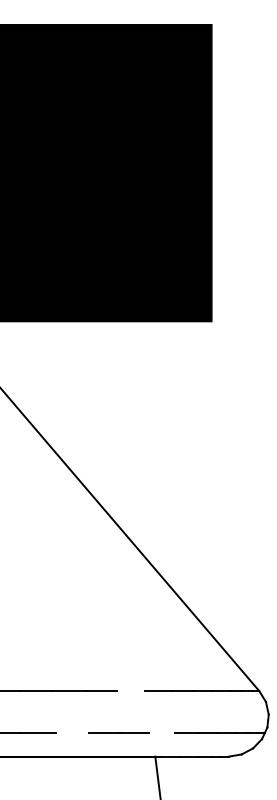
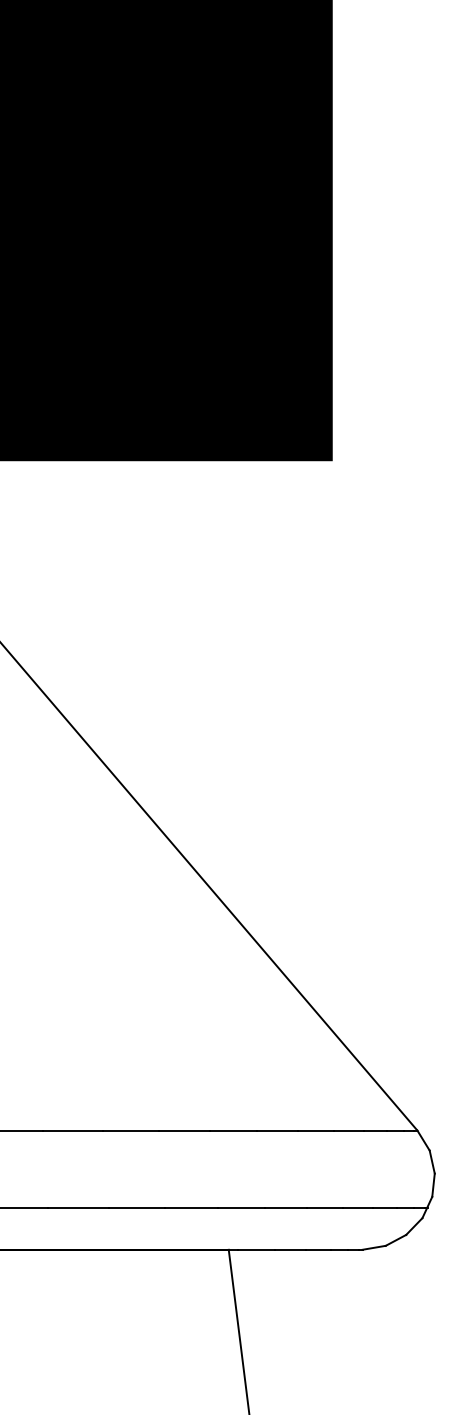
line: (130, 690) -> (183, 1129), added
line: (72, 733) -> (78, 1207), added
line: (162, 733) -> (241, 1207), added

